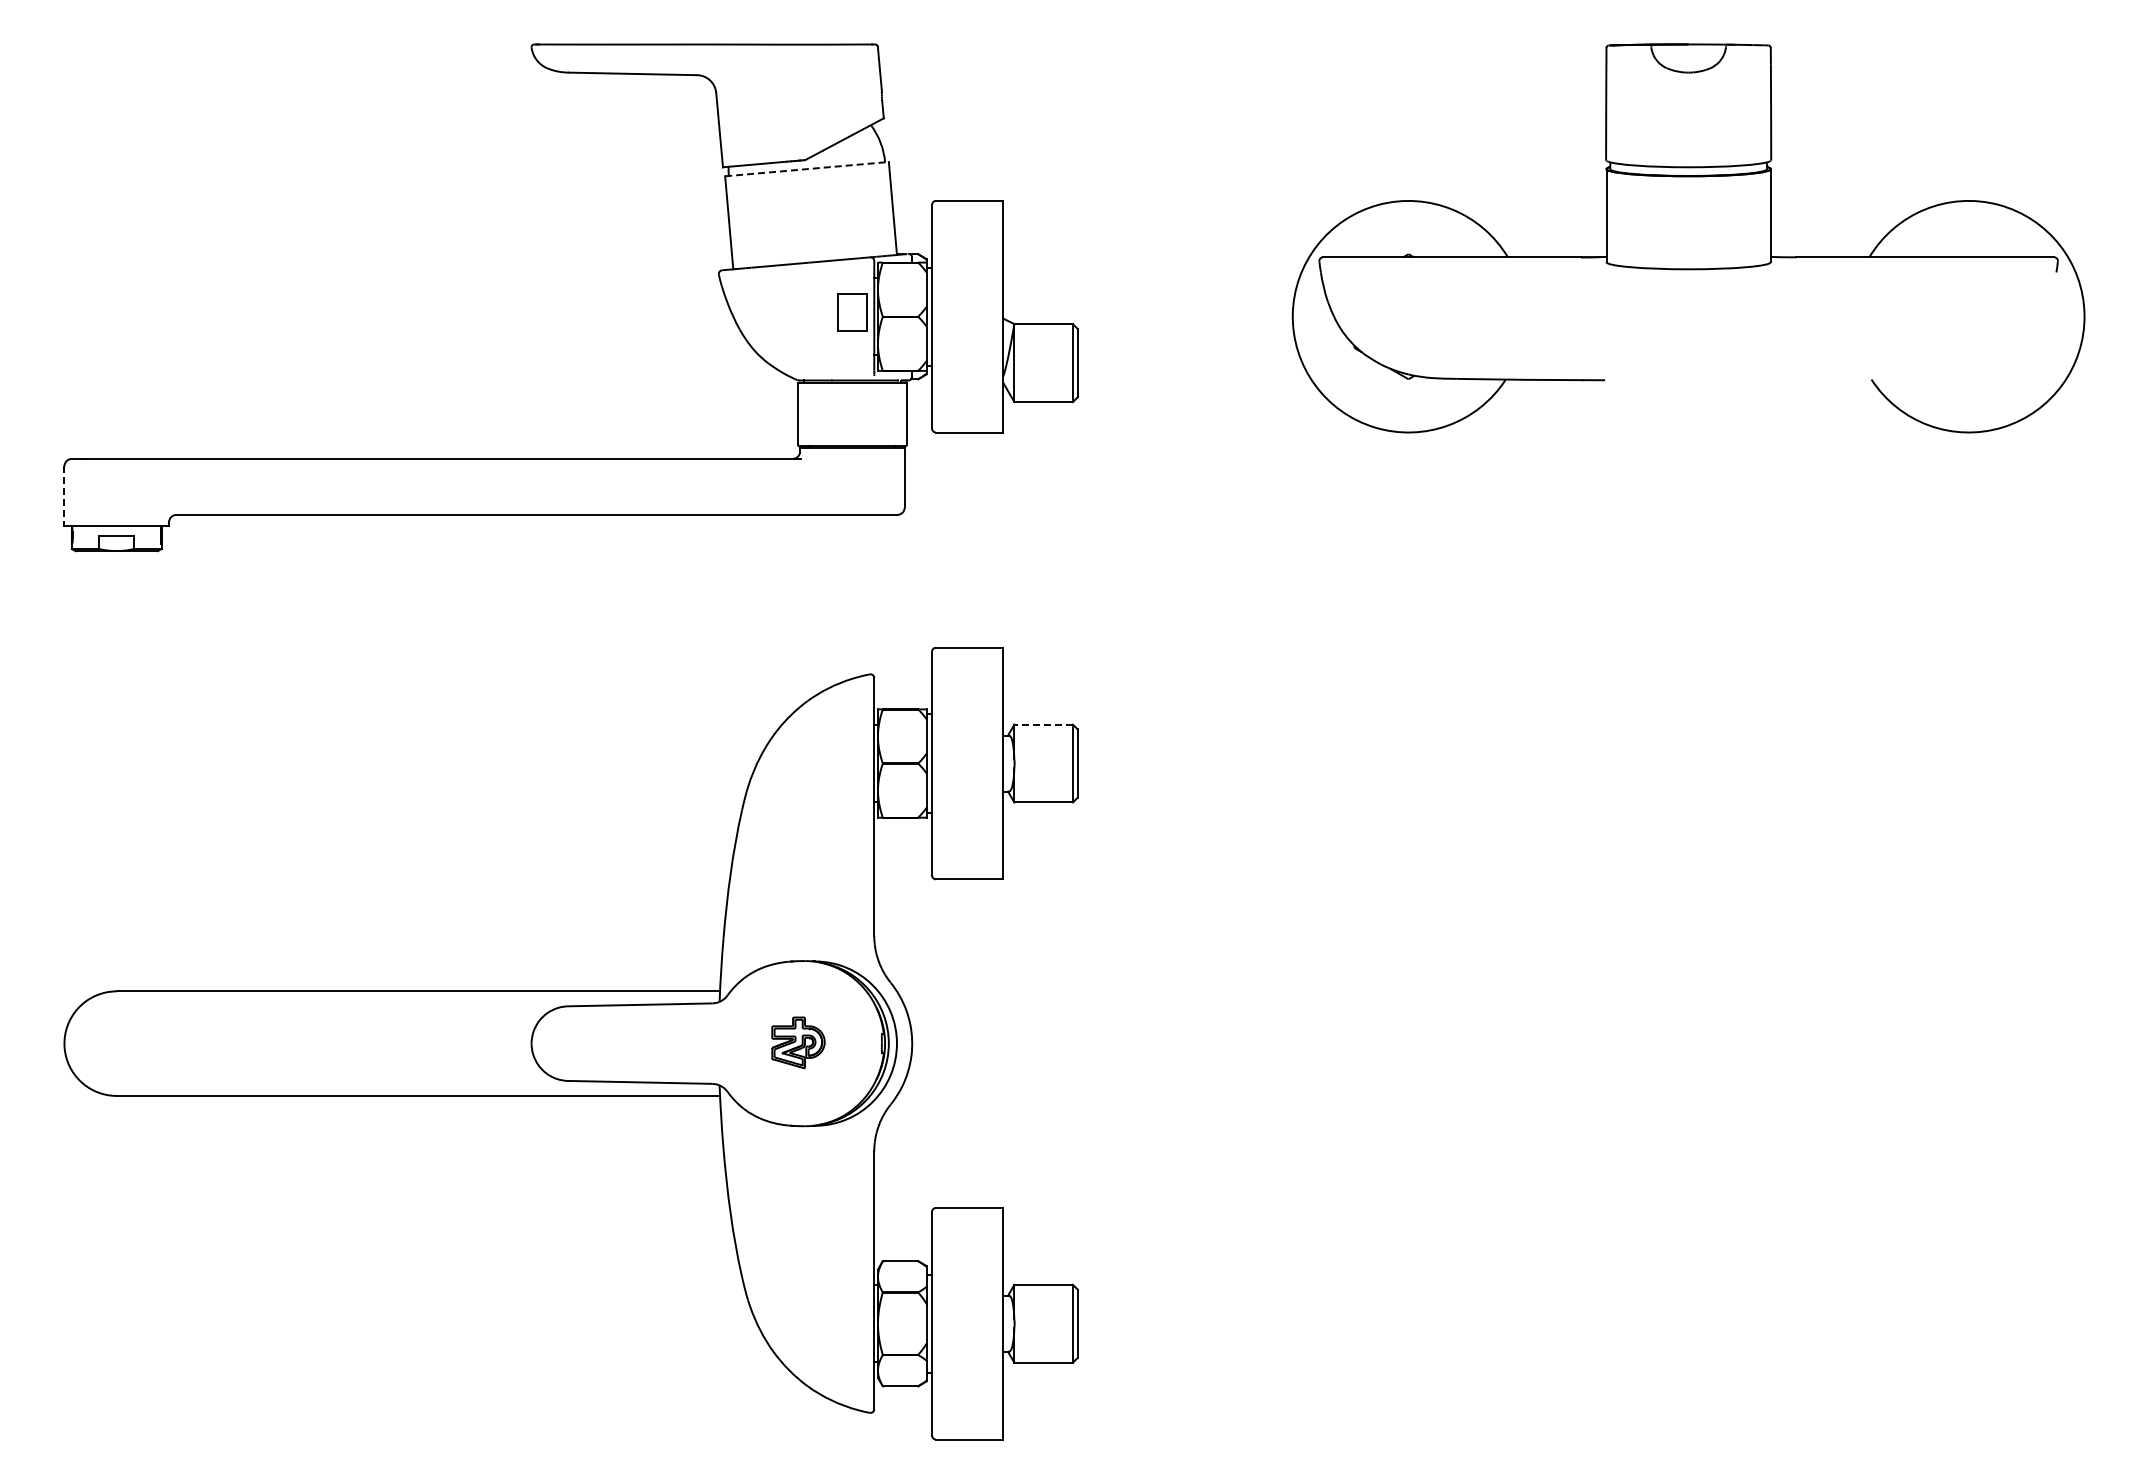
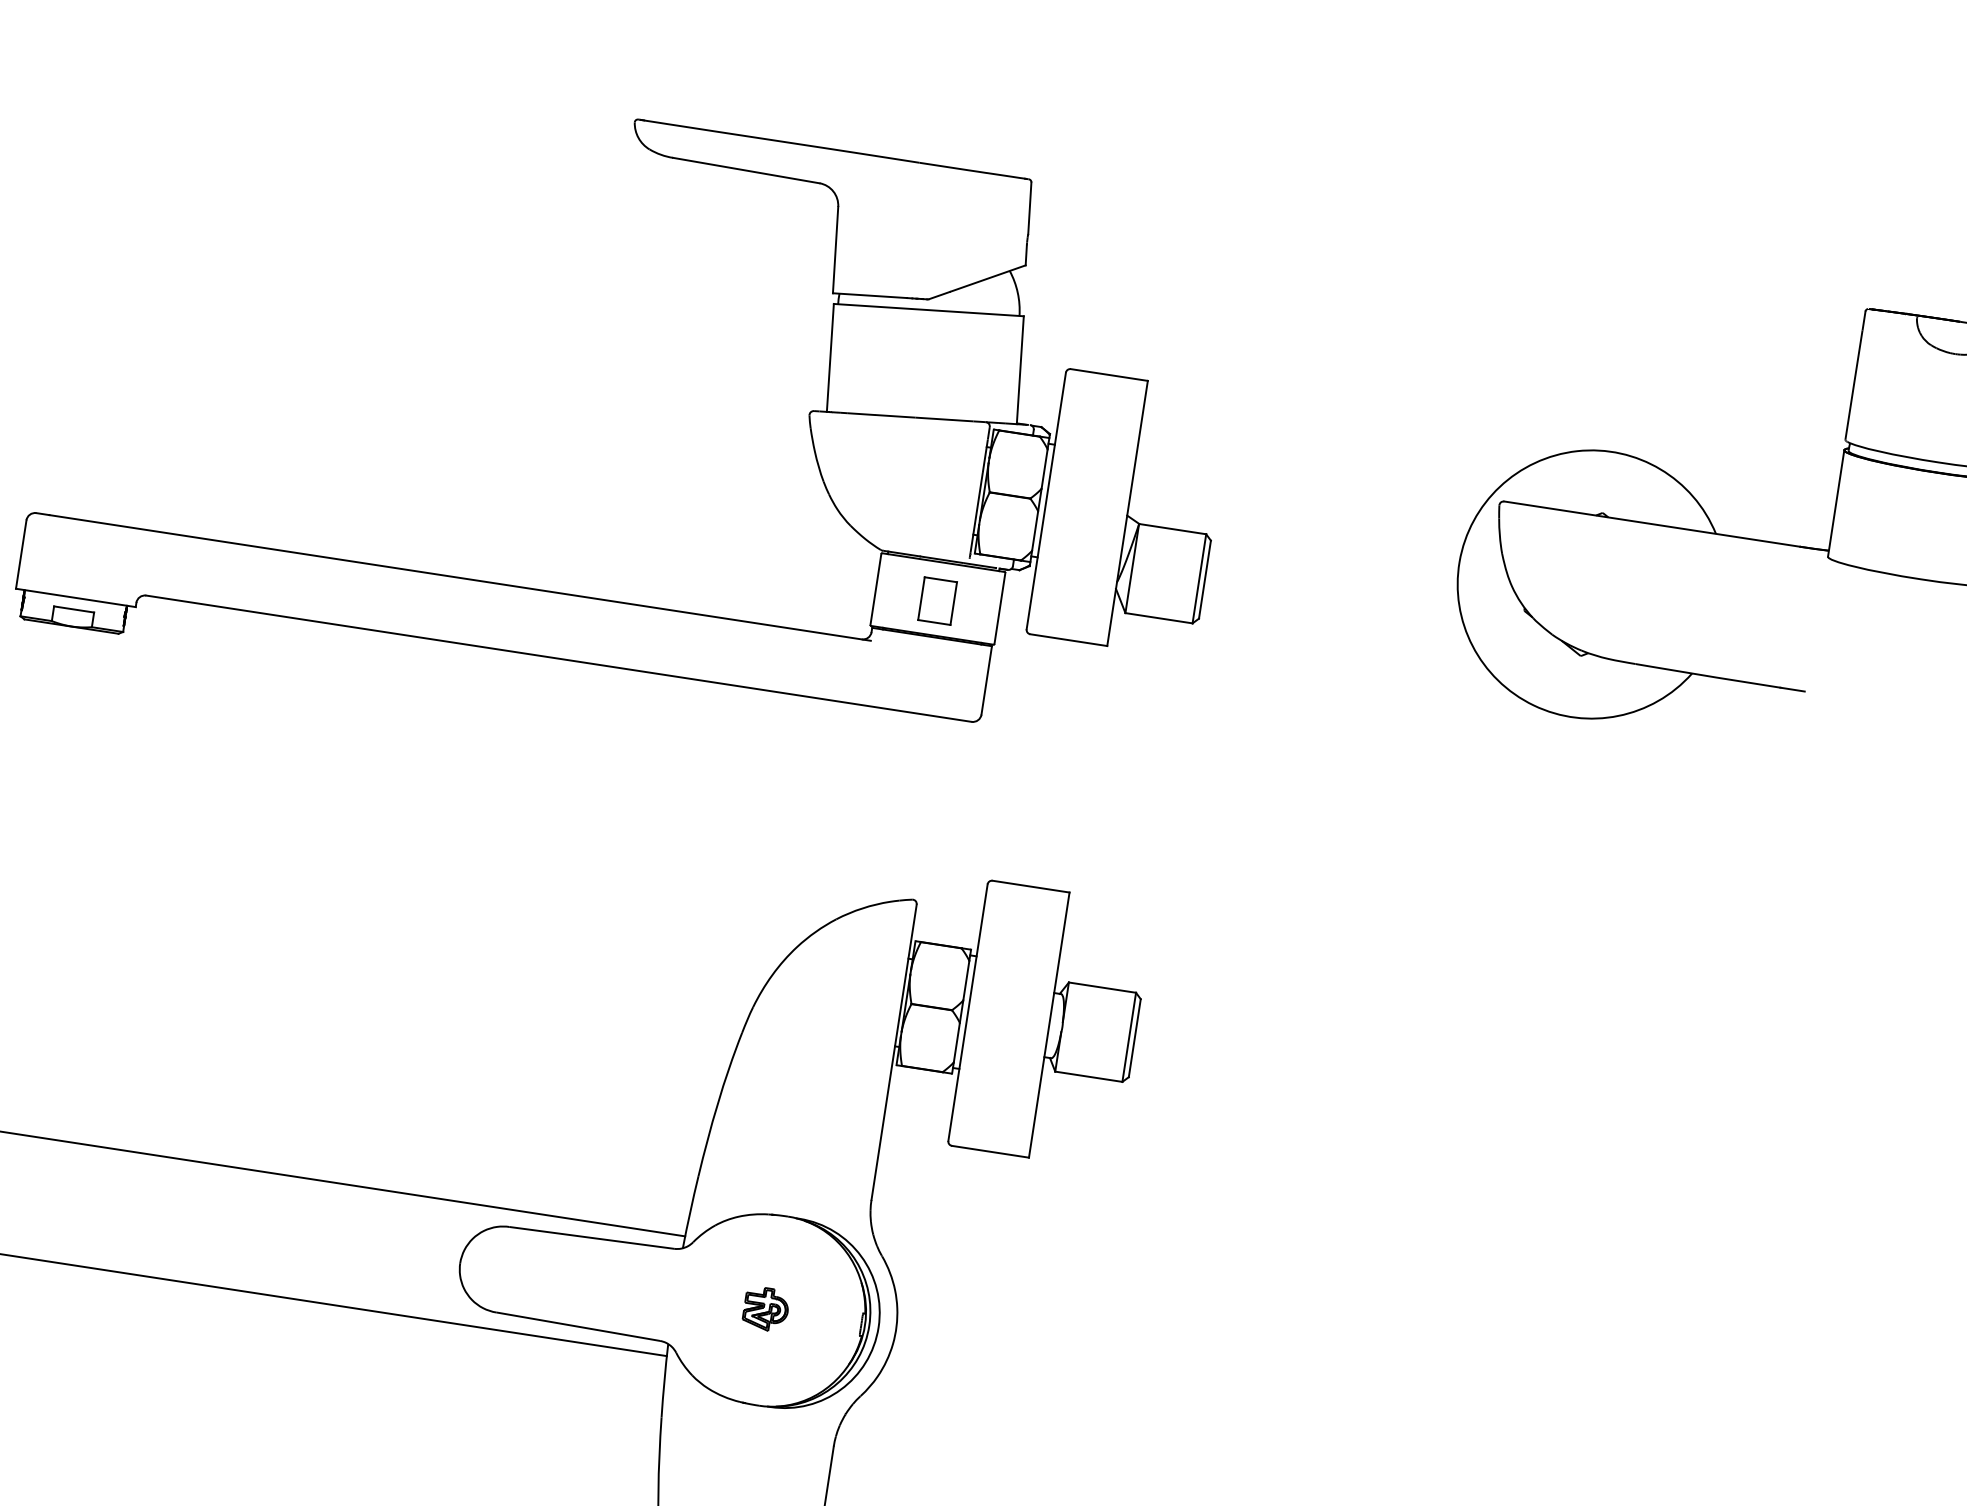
line: (807, 169) -> (929, 310), dashed -> solid
part: (852, 312) -> (937, 601), moved
line: (64, 496) -> (21, 554), dashed -> solid
line: (1043, 724) -> (1102, 987), dashed -> solid
part: (798, 1043) -> (765, 1309), size x0.71

